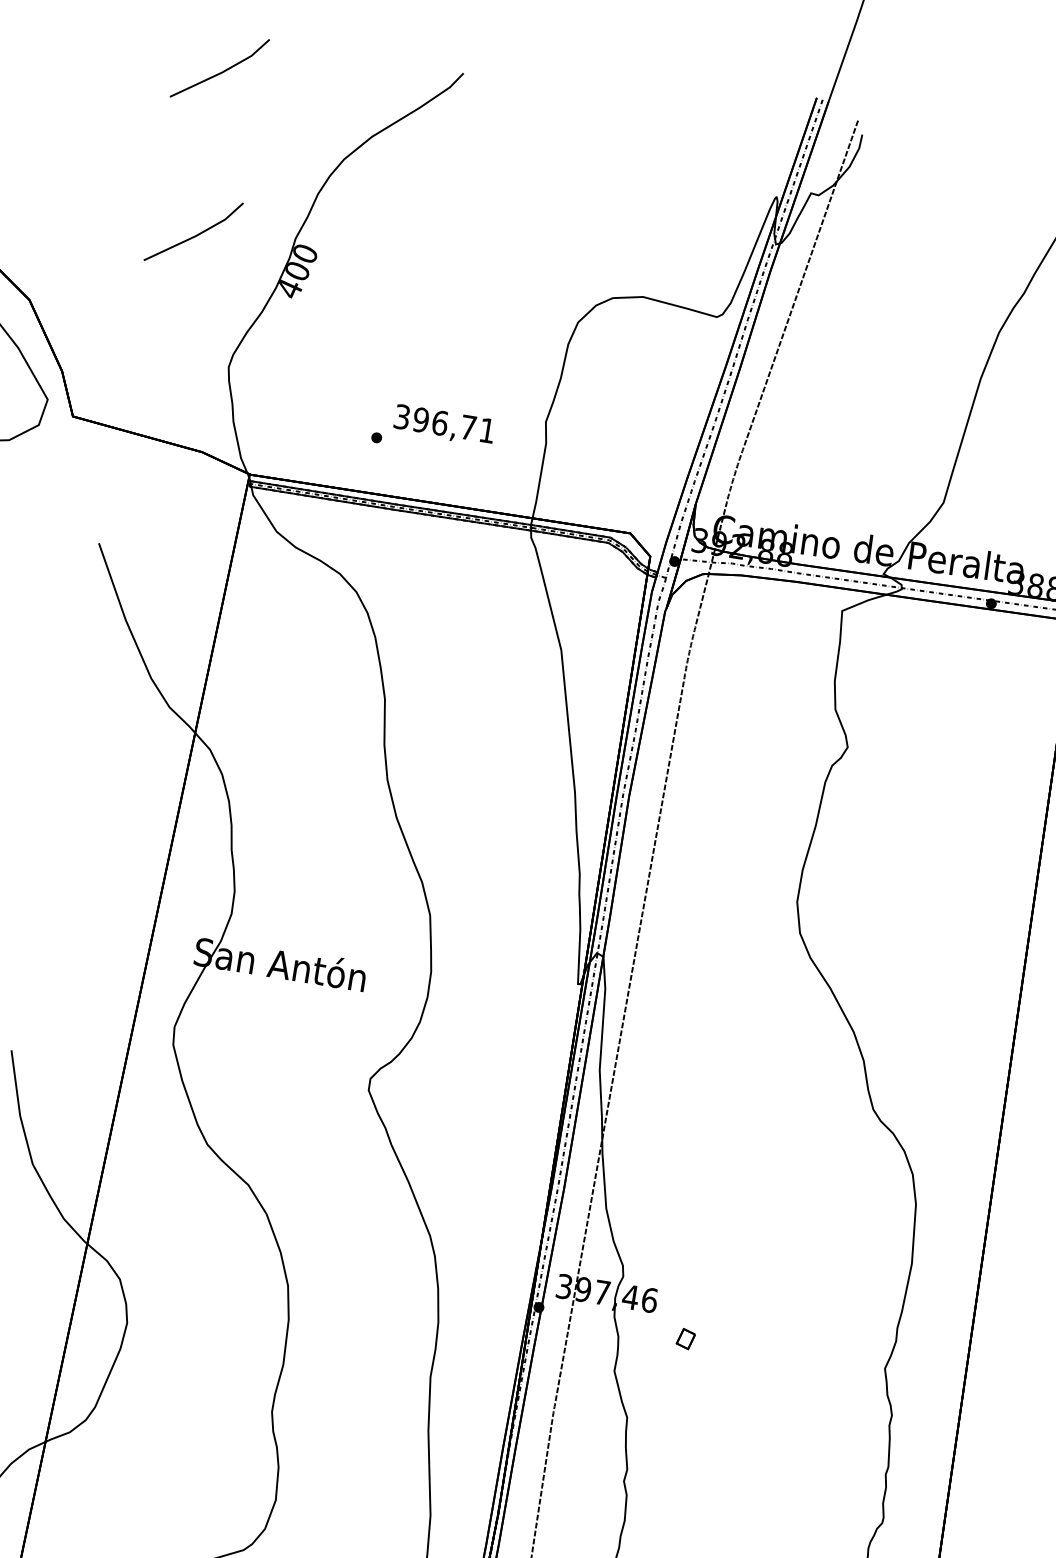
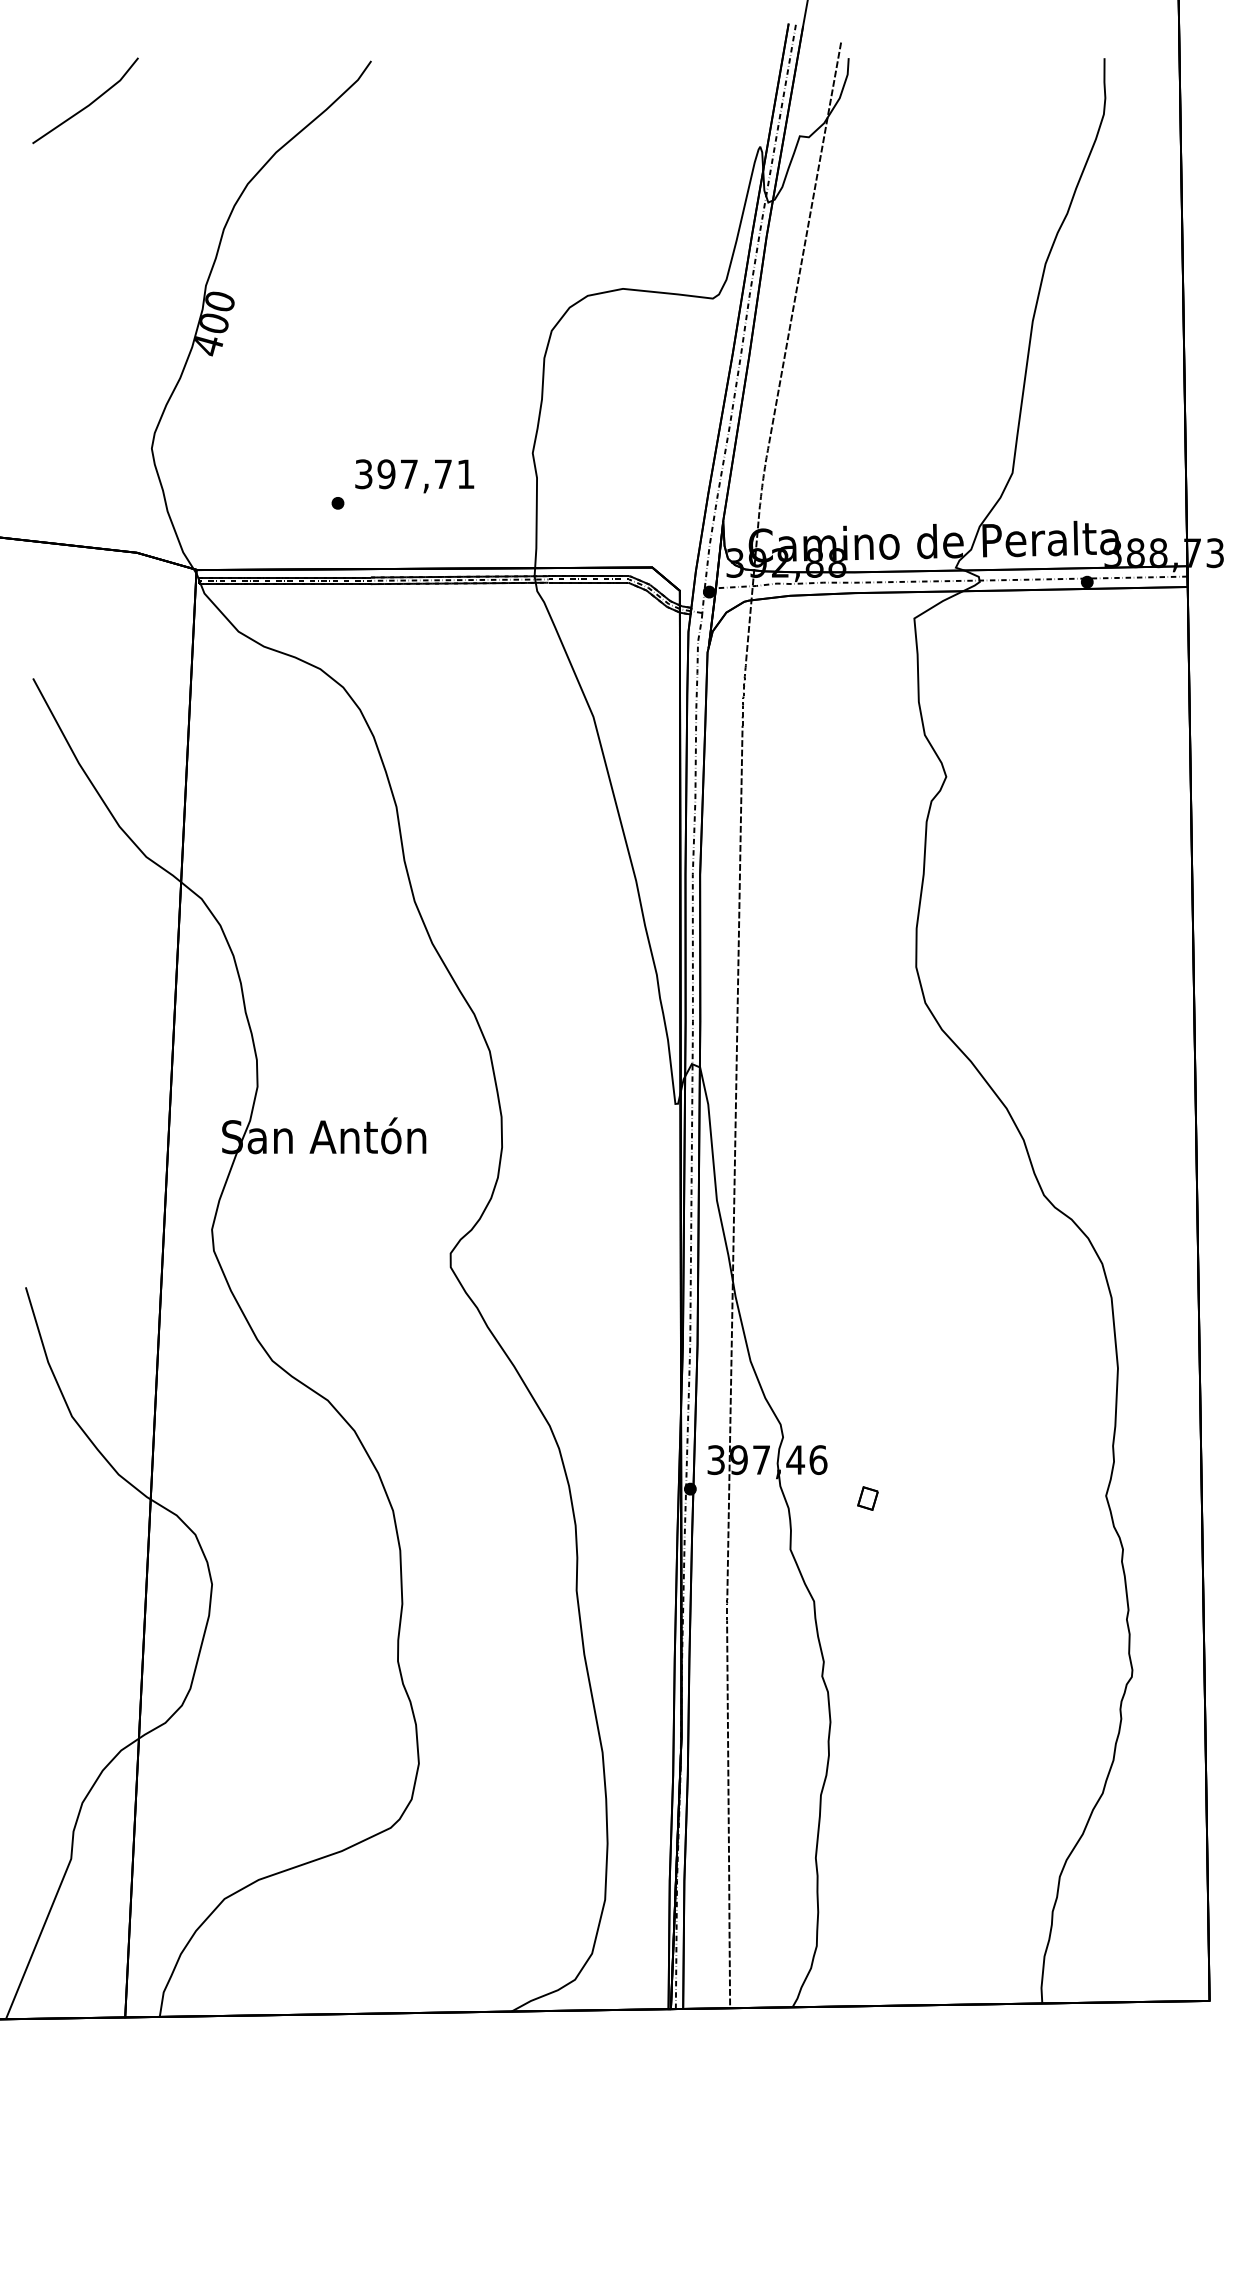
line: (196, 234) -> (89, 299), removed
text: (440, 423) -> (409, 474), 396,71 -> 397,71

